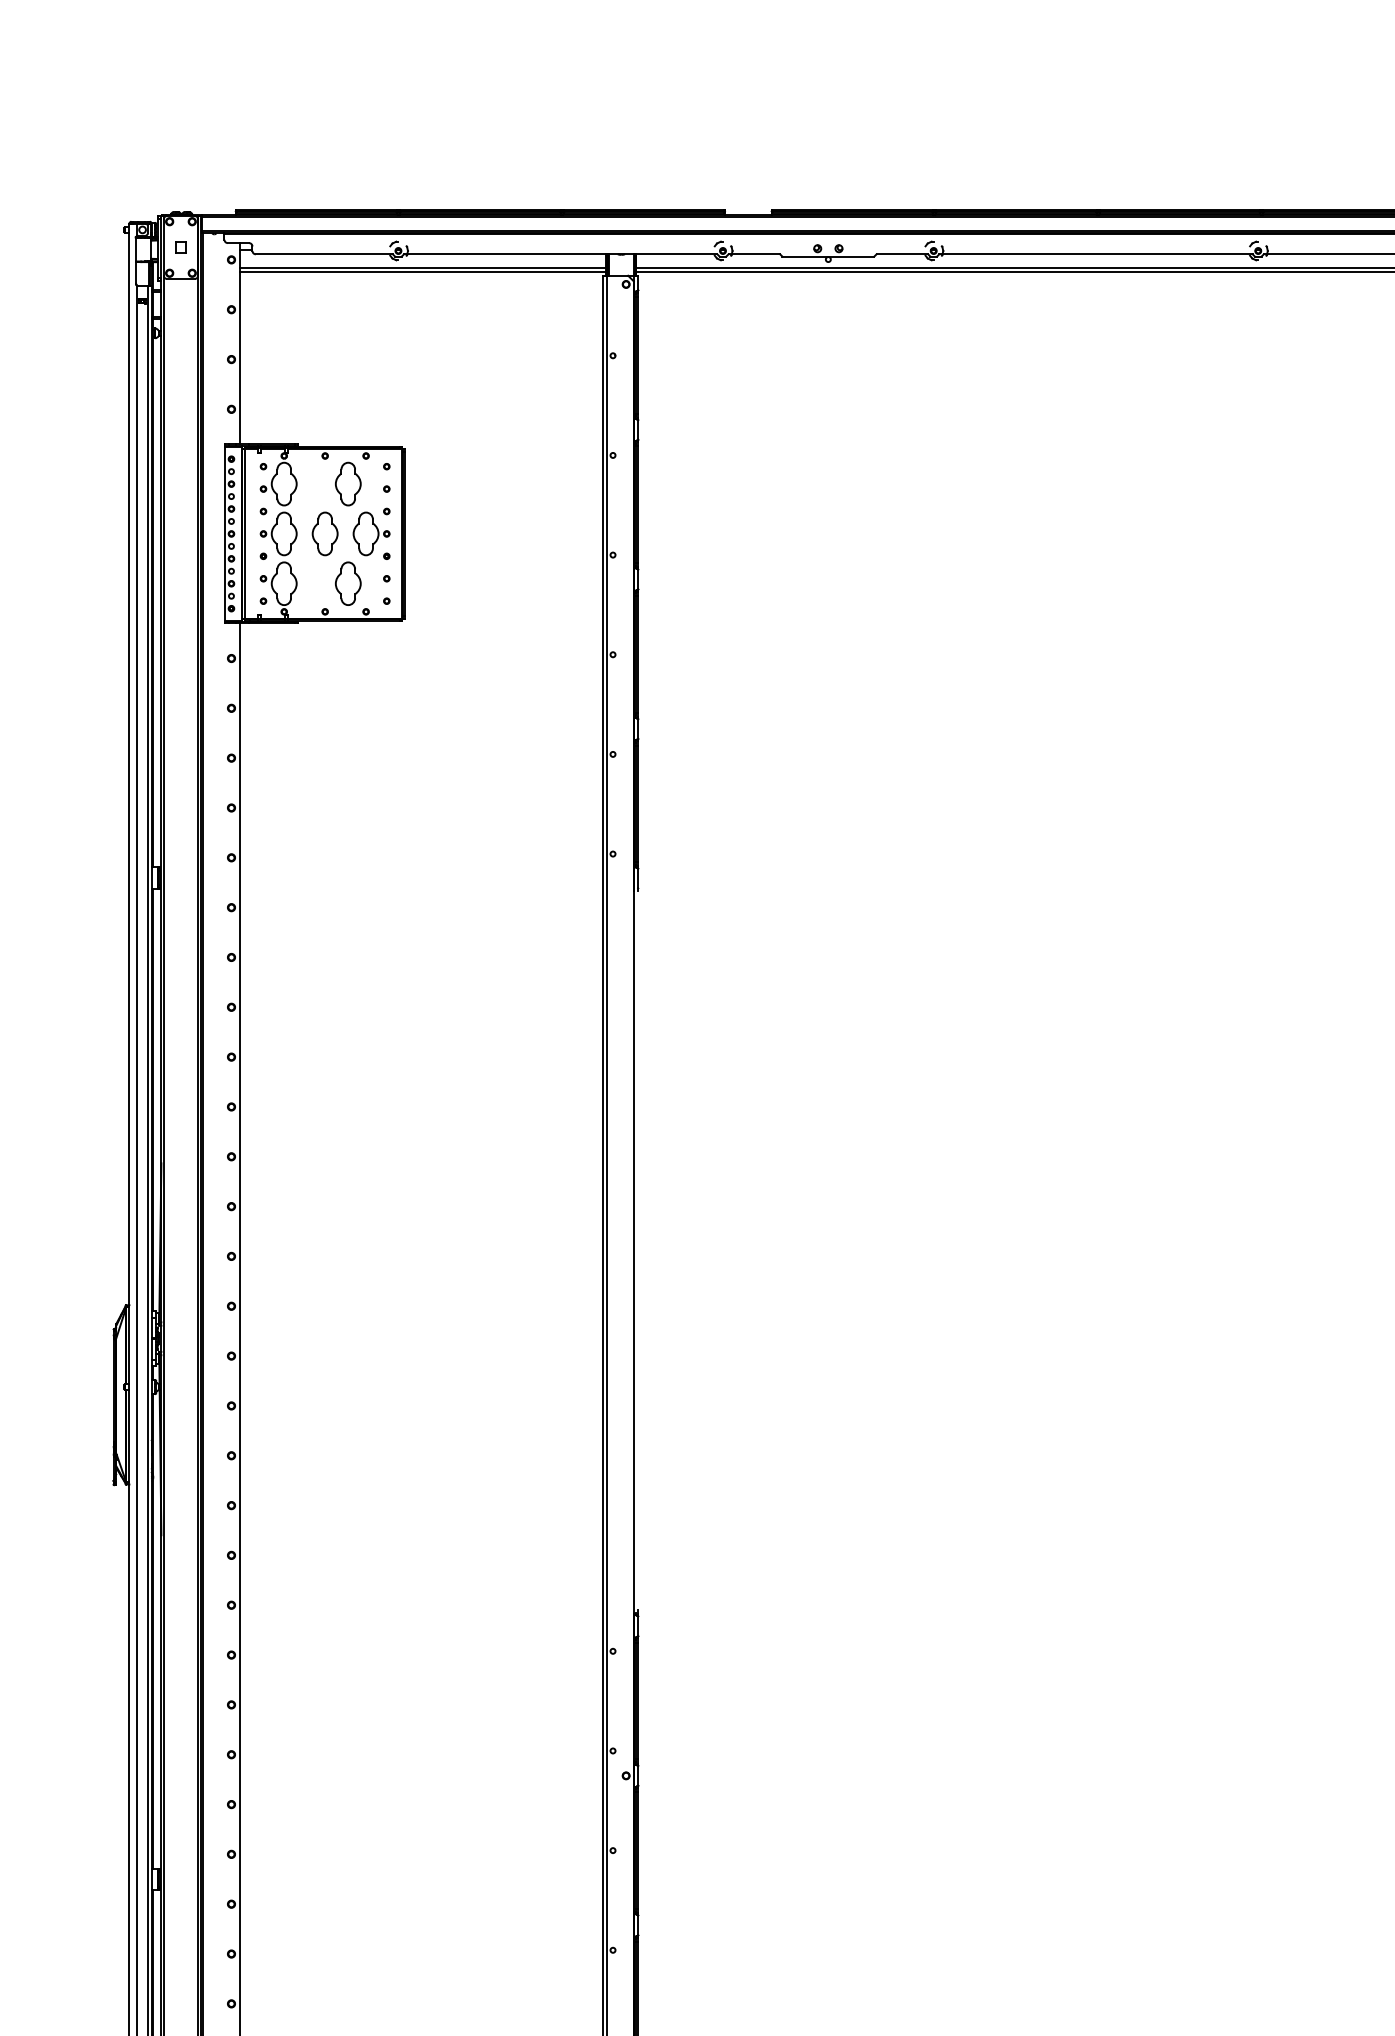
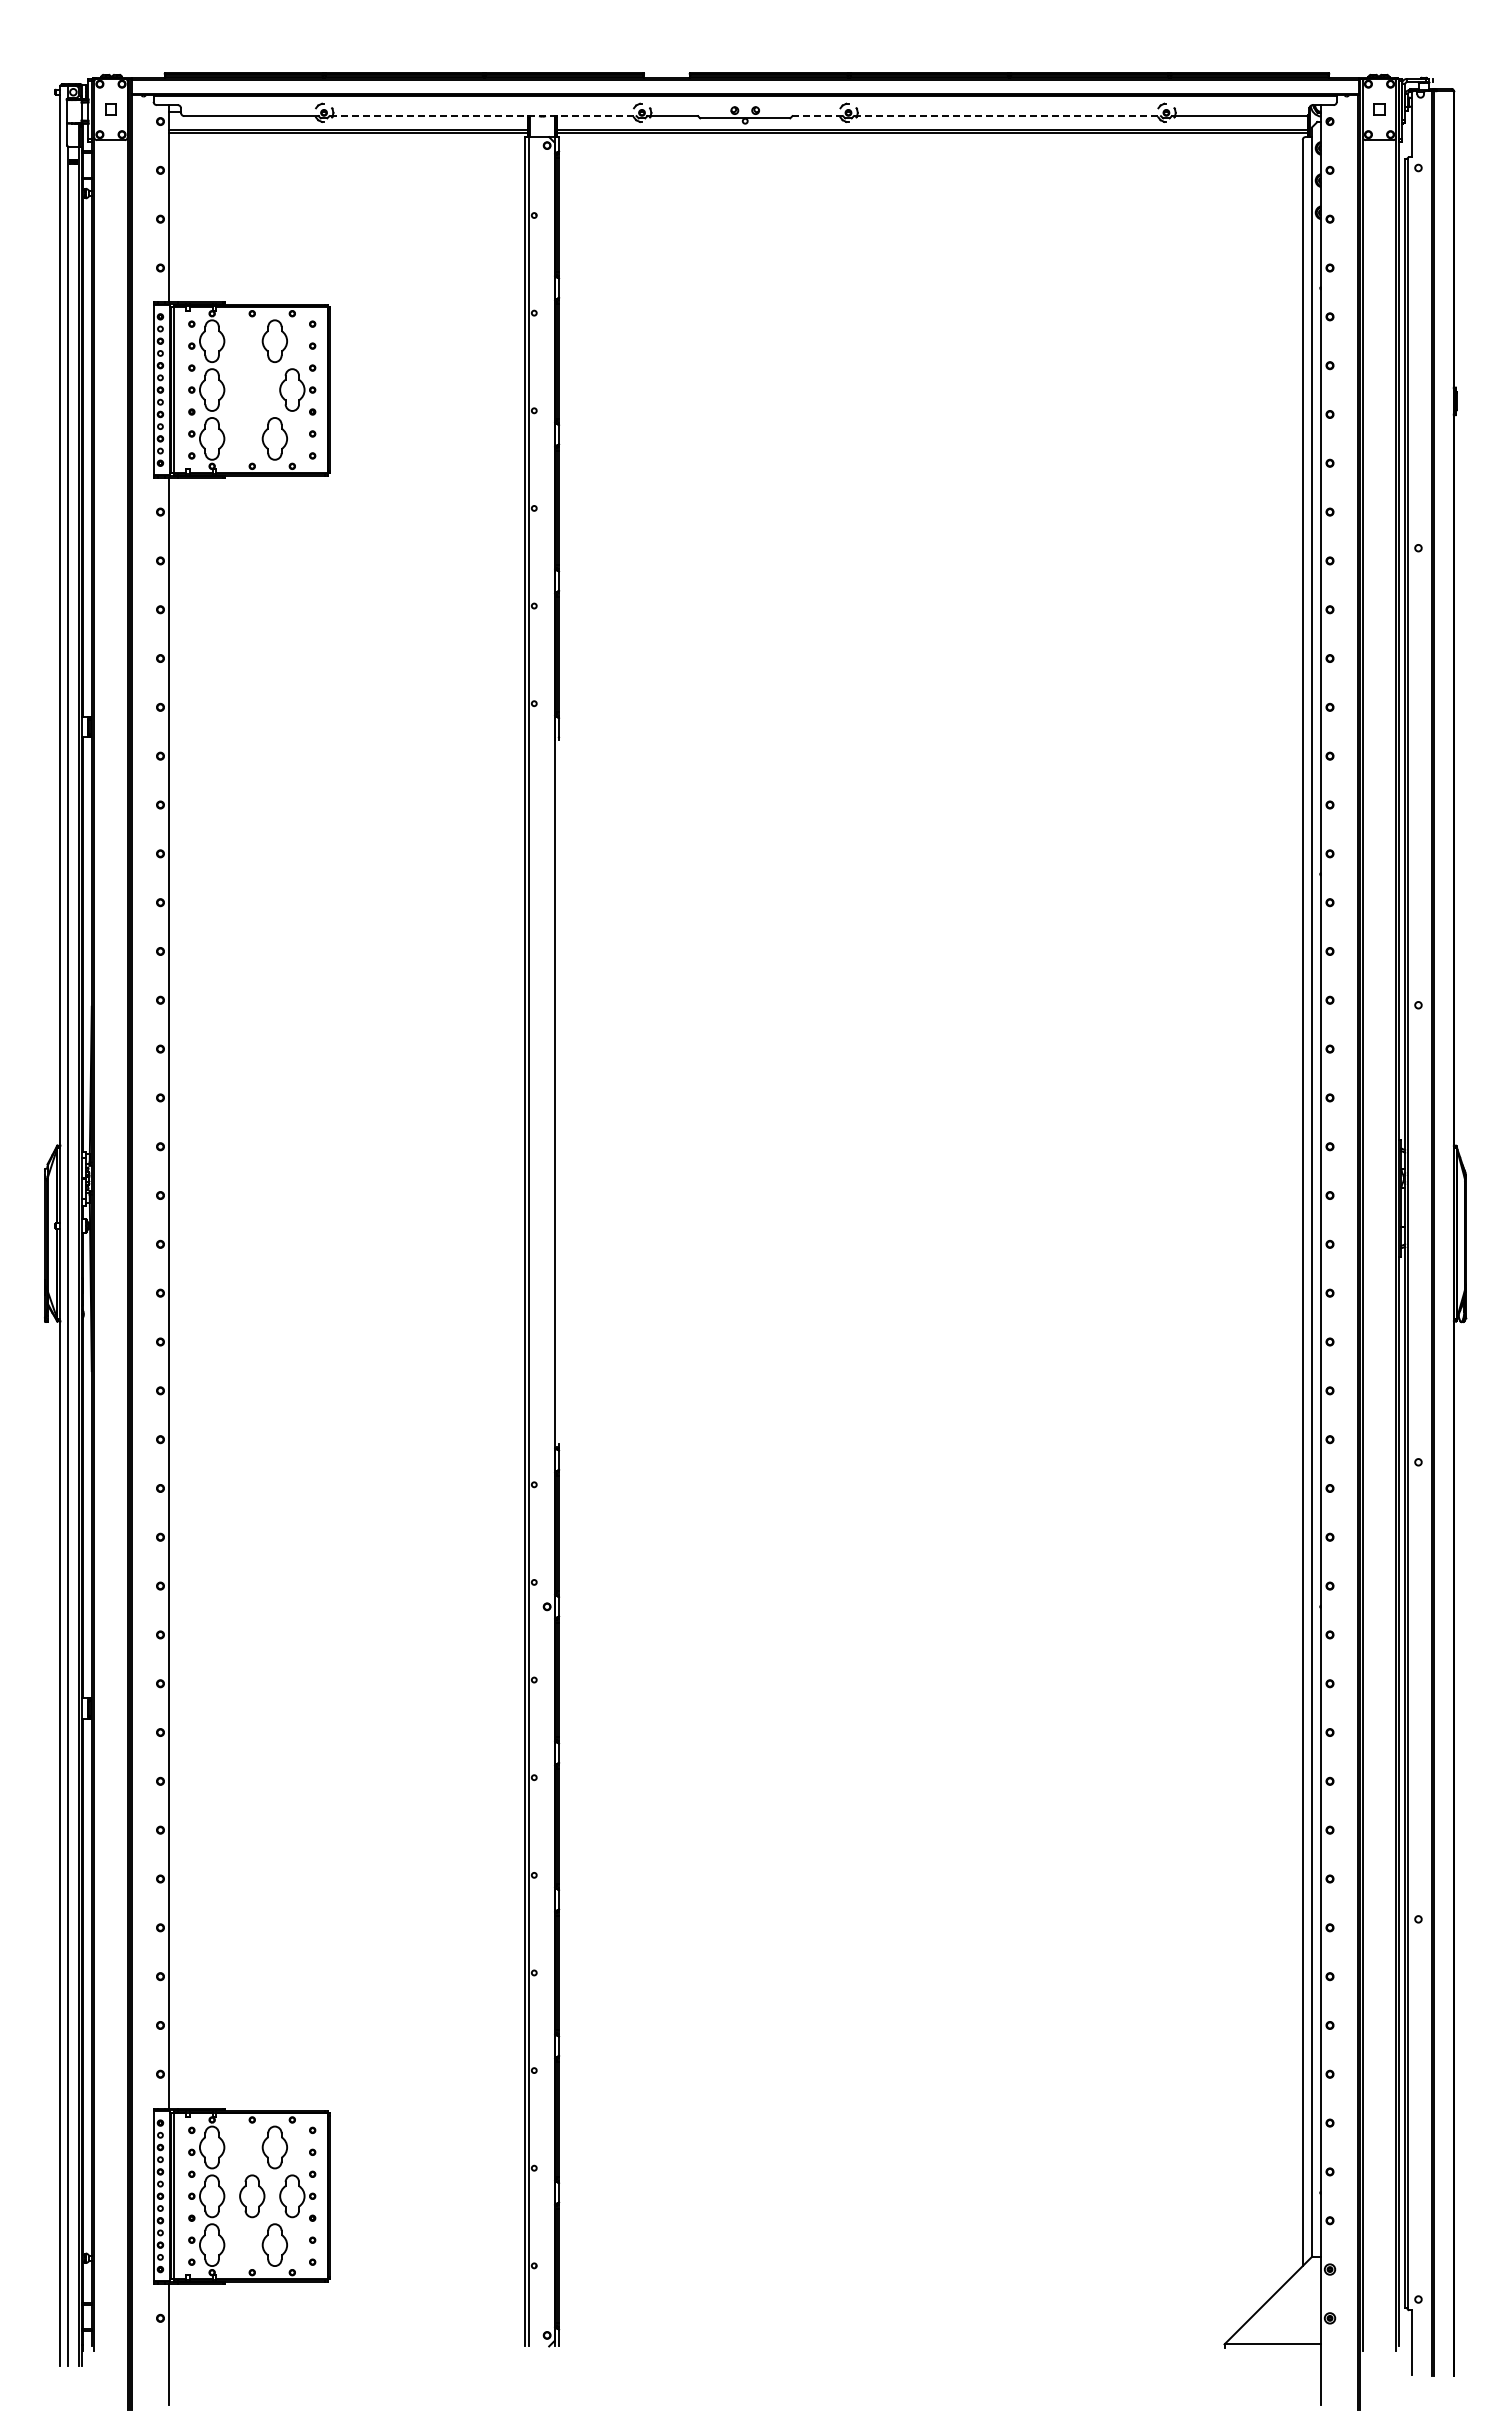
line: (561, 254) -> (483, 116), solid -> dashed
line: (903, 254) -> (818, 116), solid -> dashed
line: (1096, 254) -> (1007, 116), solid -> dashed
part: (325, 533) -> (252, 389), removed

